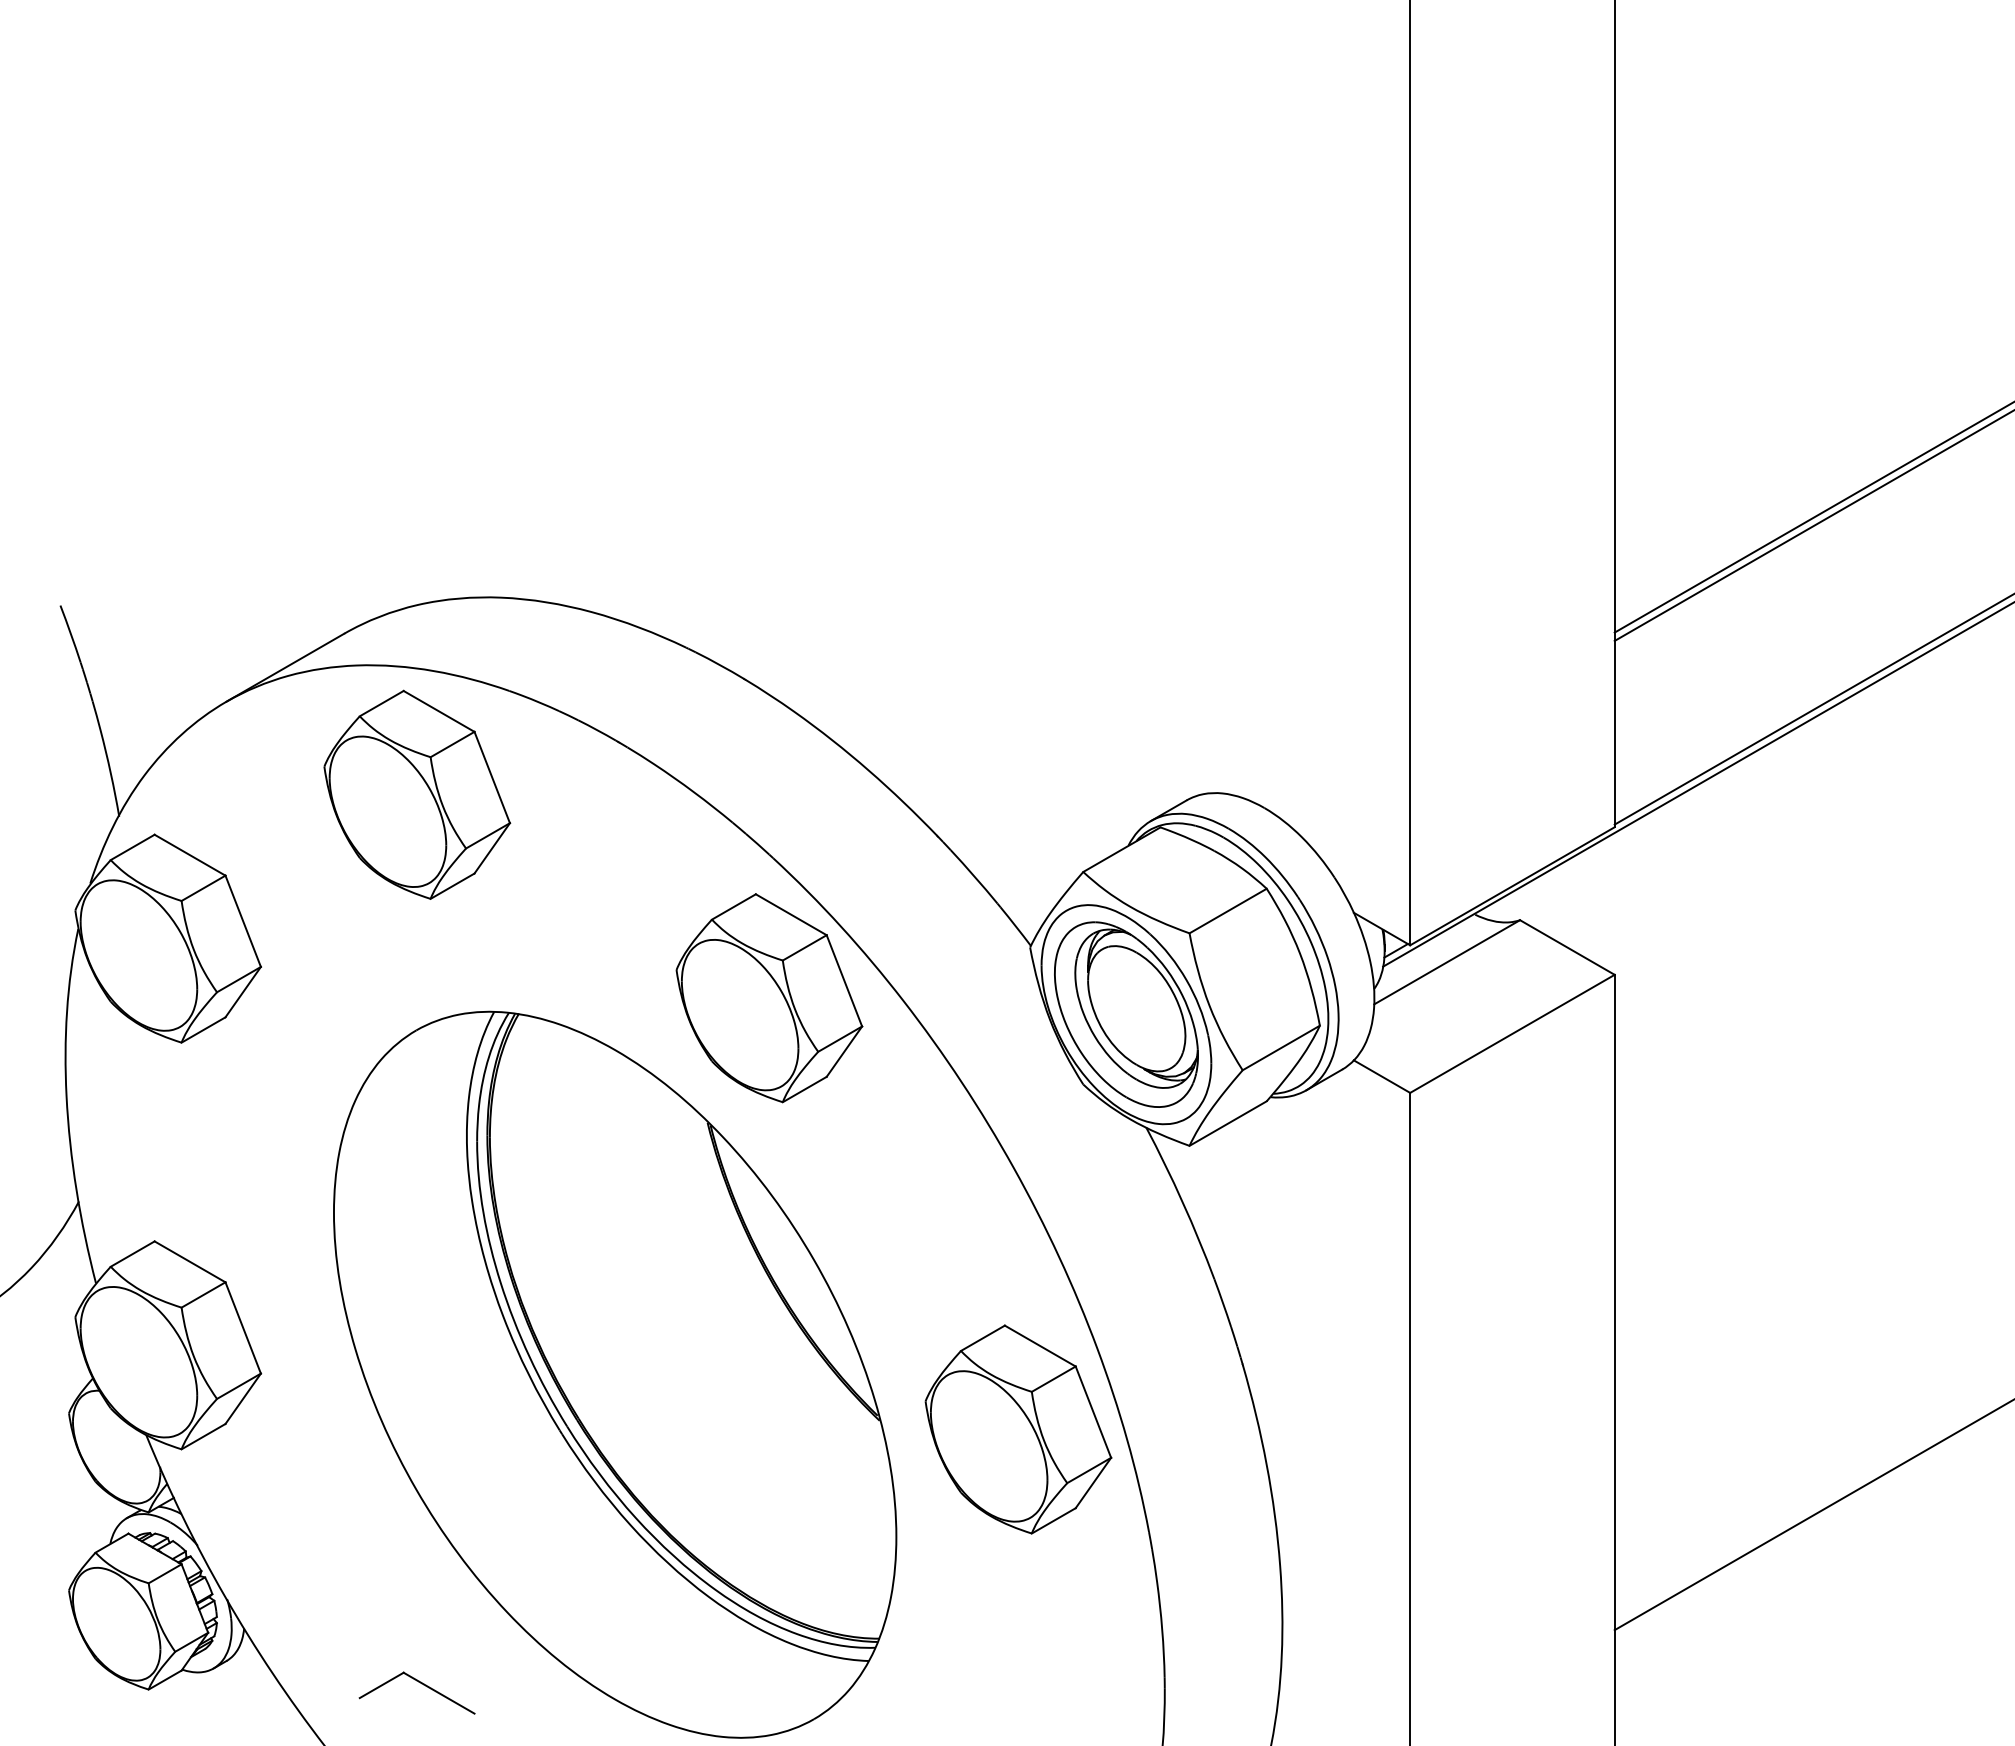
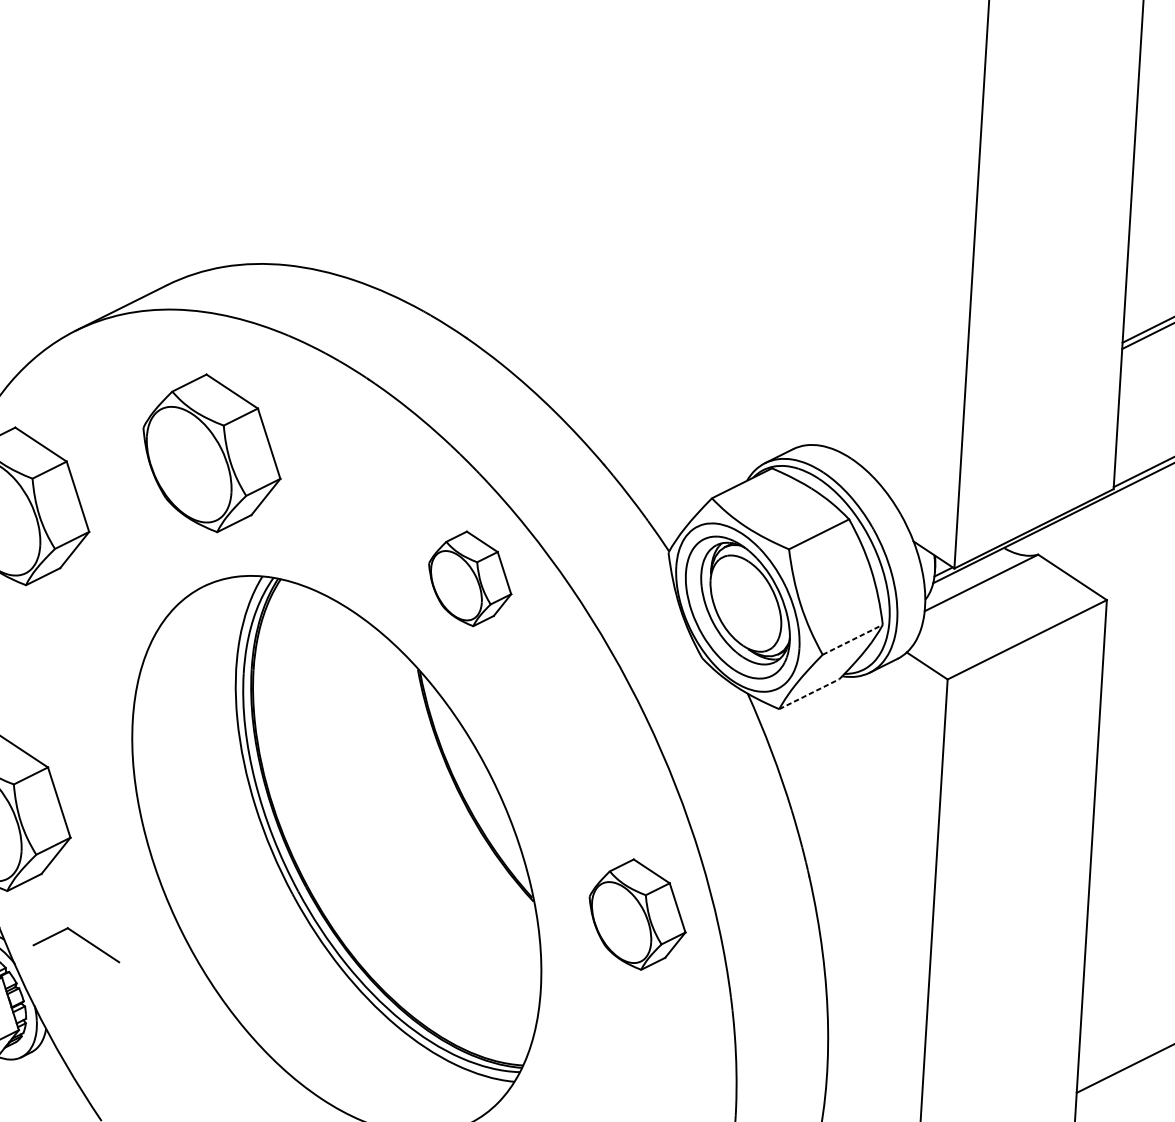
part: (417, 794) -> (212, 453), moved
part: (769, 998) -> (470, 579), size x0.6
line: (1281, 1047) -> (852, 639), solid -> dashed
line: (1228, 1123) -> (809, 694), solid -> dashed
part: (1018, 1429) -> (637, 914), size x0.7
part: (421, 1684) -> (80, 937), moved

